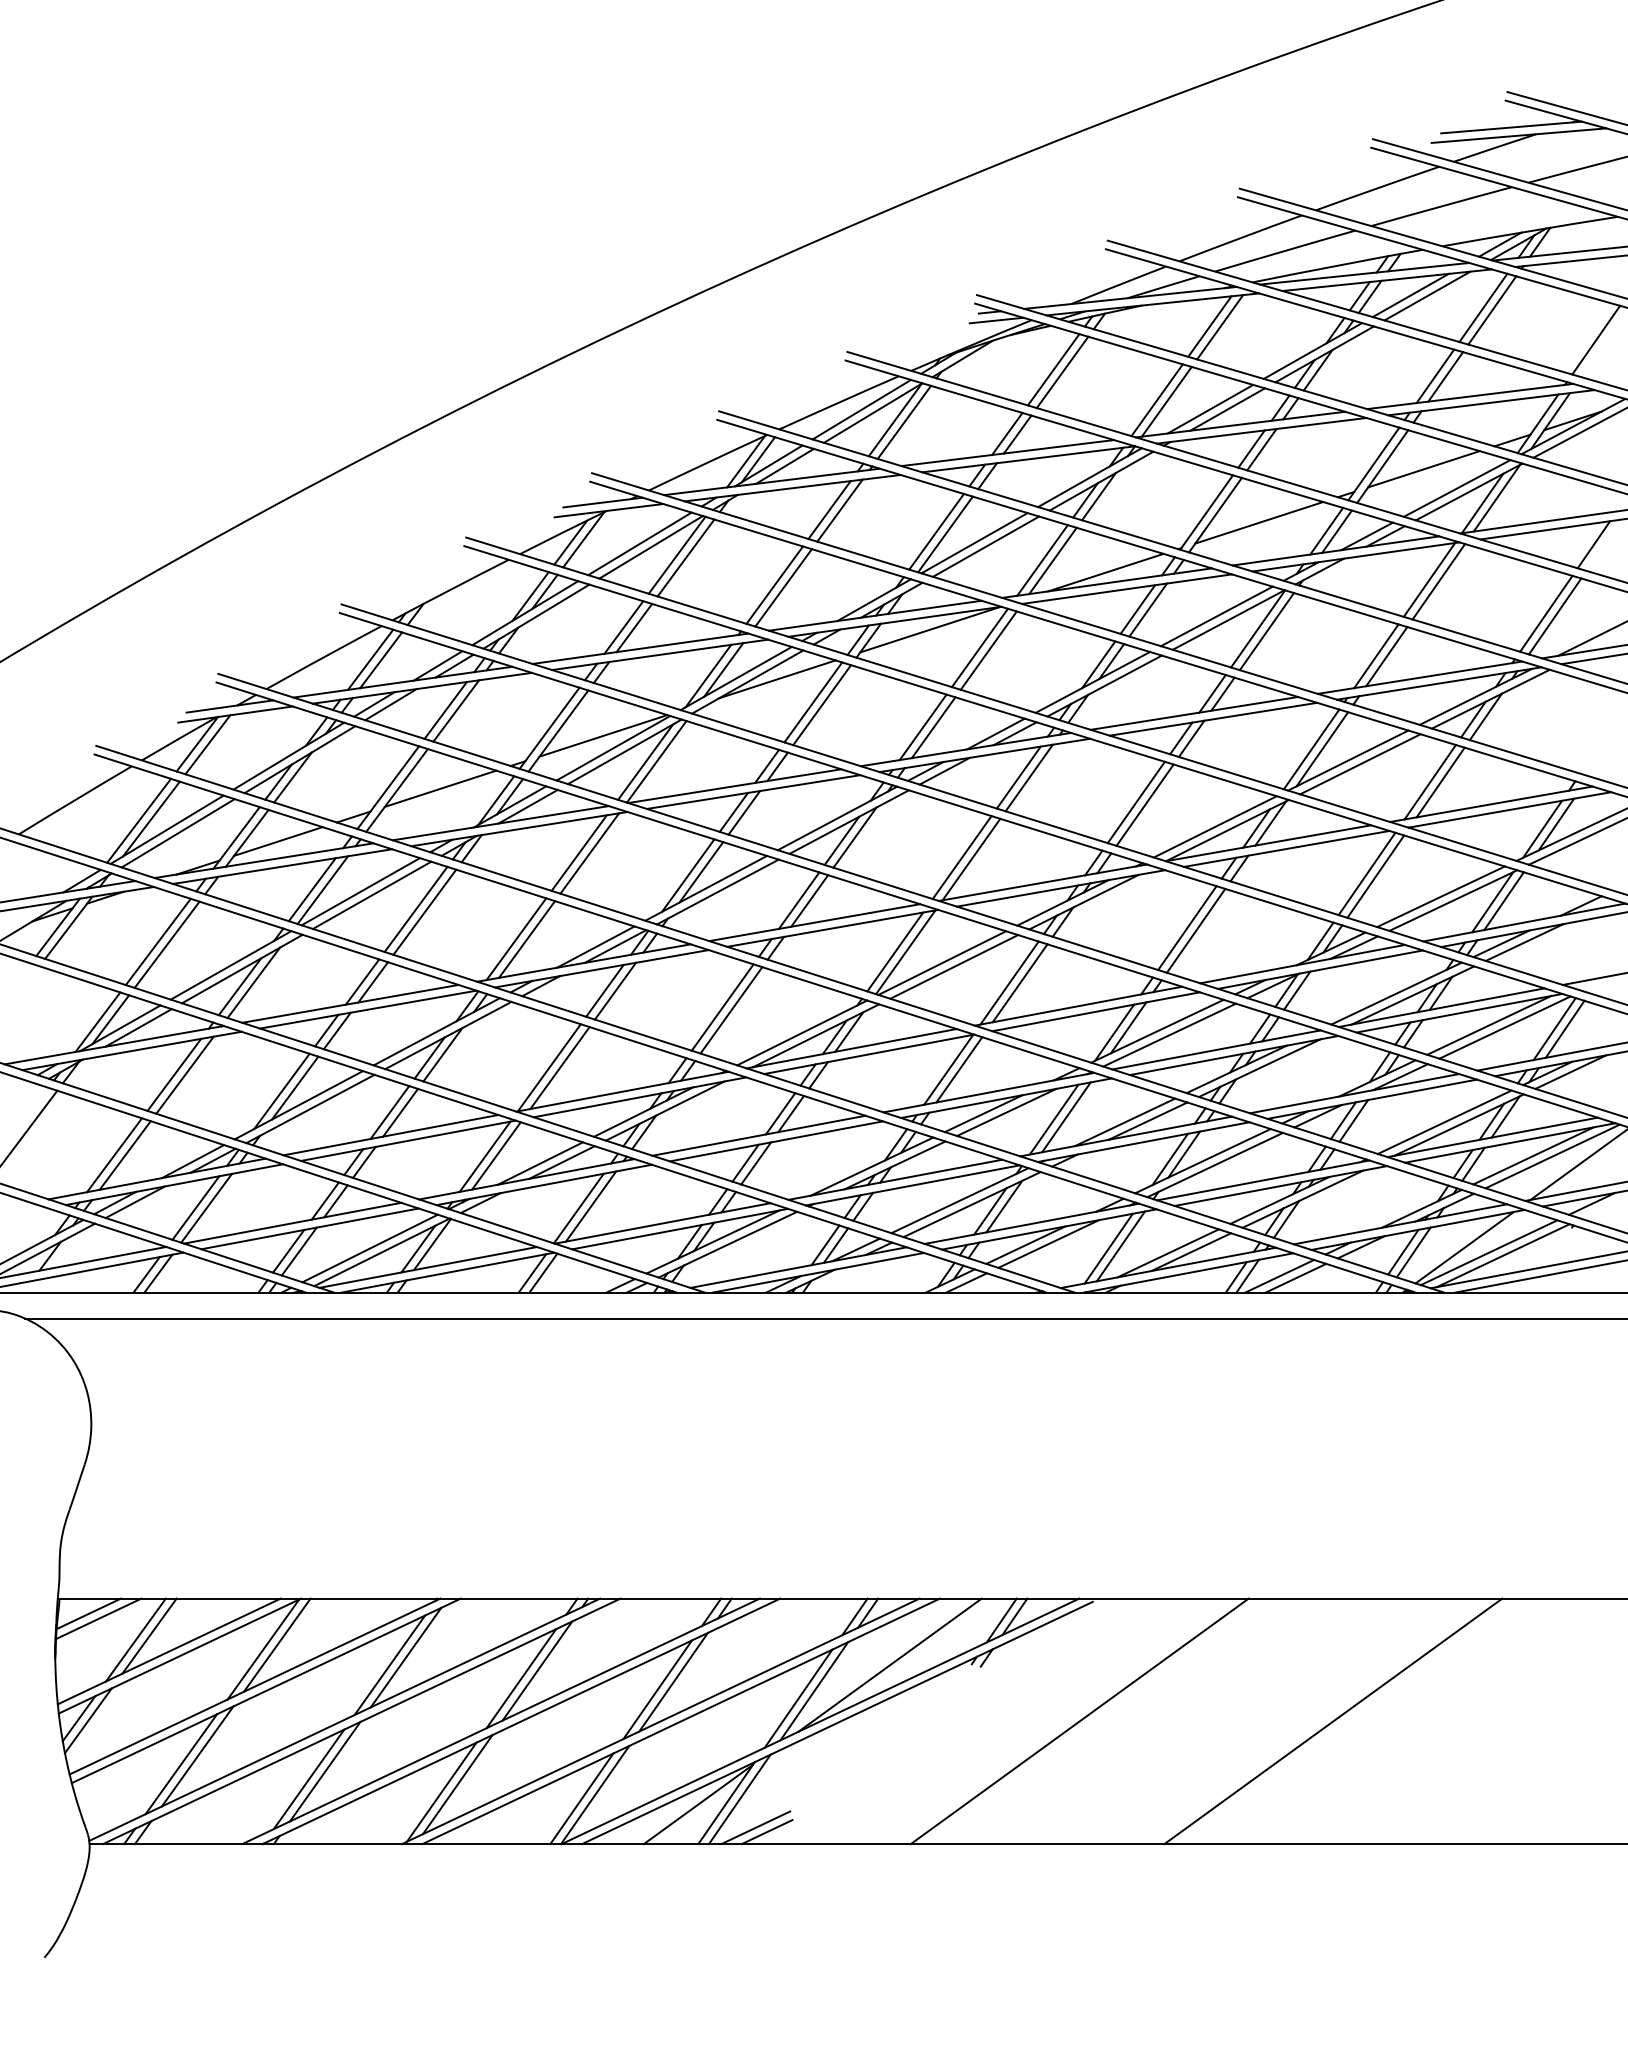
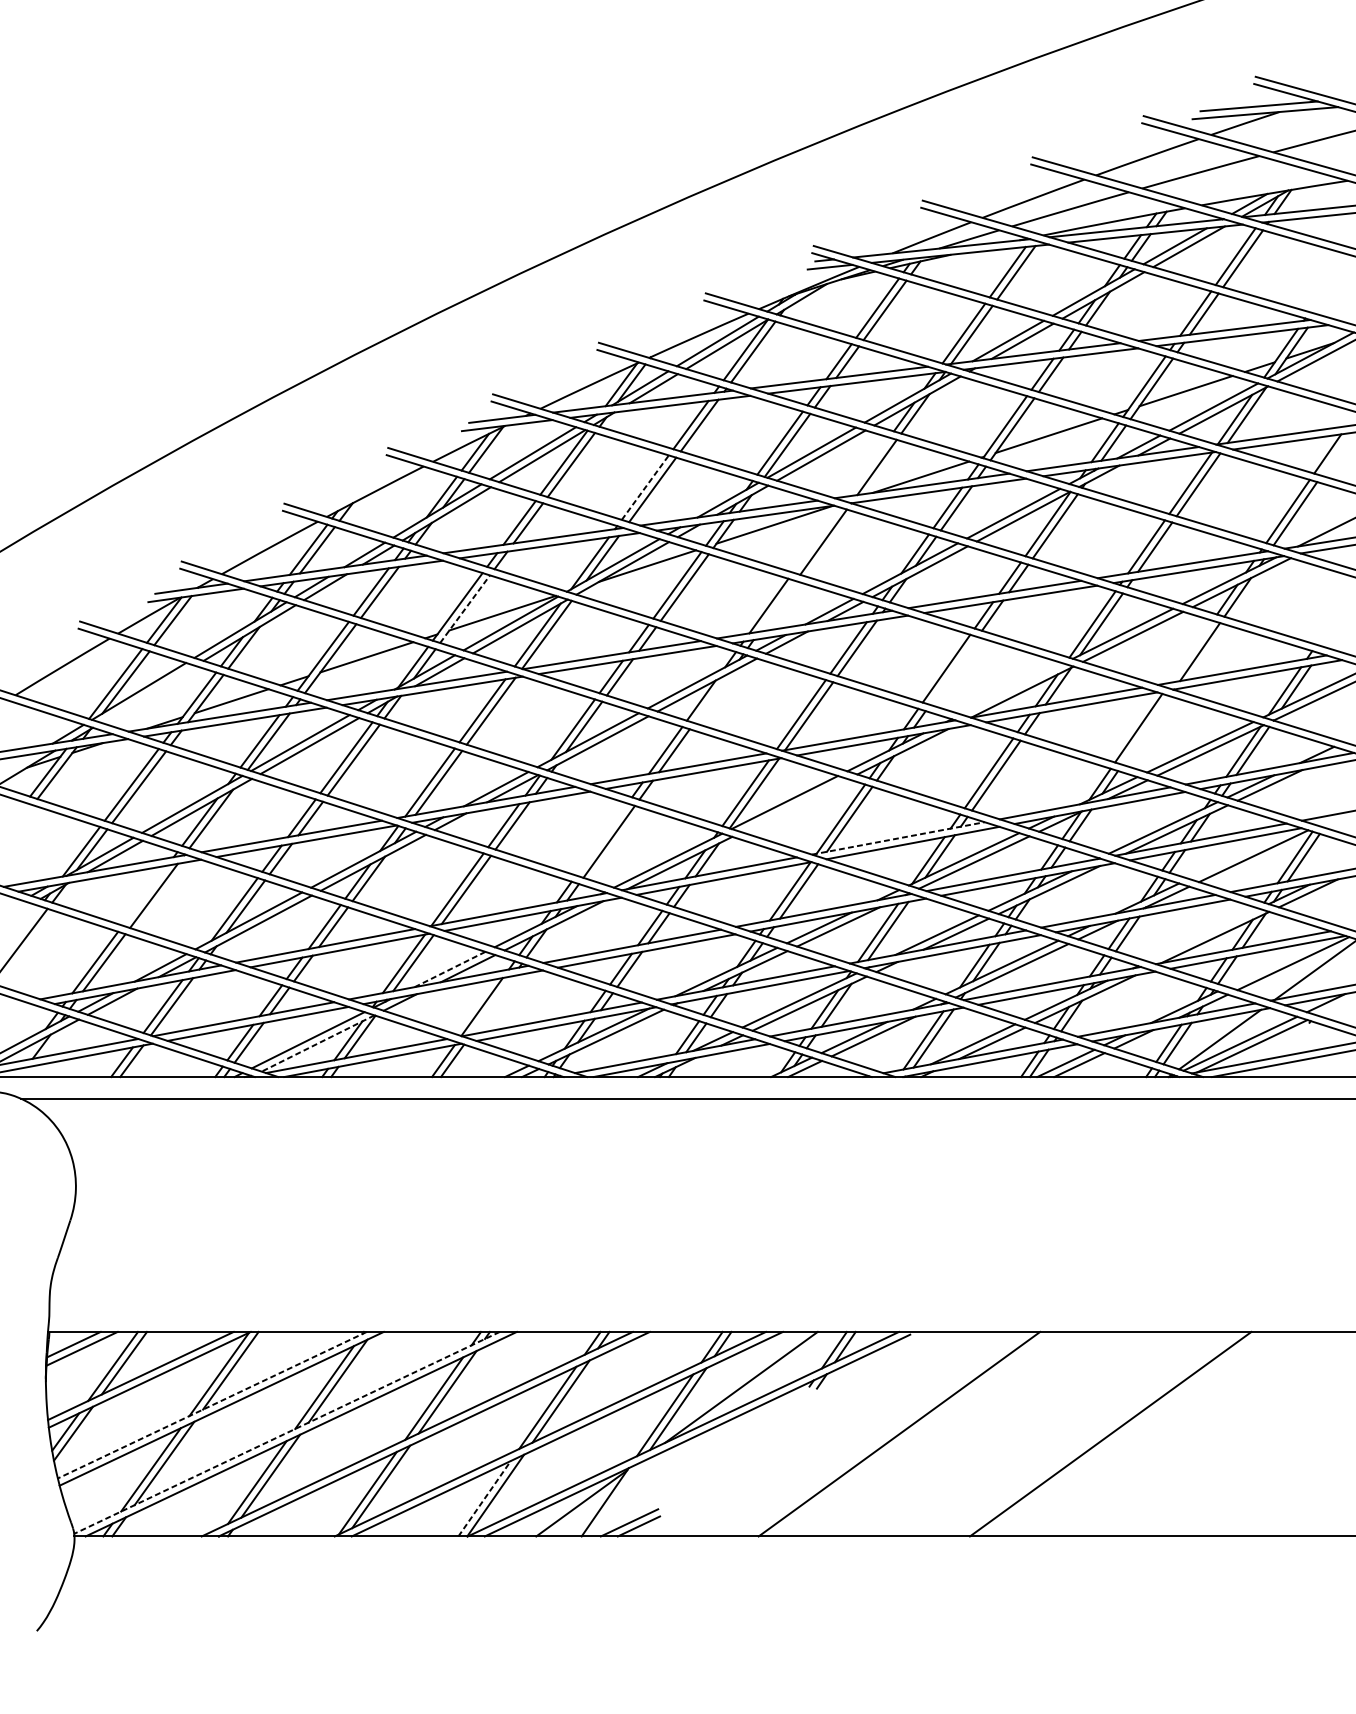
line: (1596, 339) -> (1329, 282), removed
line: (1042, 560) -> (868, 467), removed
line: (774, 585) -> (645, 487), solid -> dashed
line: (979, 647) -> (815, 539), removed
line: (933, 727) -> (777, 606), removed
line: (558, 730) -> (465, 608), solid -> dashed
line: (1429, 782) -> (1190, 652), removed
line: (1144, 804) -> (953, 670), removed
line: (1214, 826) -> (1011, 688), removed
line: (177, 833) -> (147, 694), removed
line: (854, 837) -> (711, 697), removed
line: (1375, 876) -> (1145, 730), removed
line: (954, 966) -> (795, 805), removed
line: (1078, 1006) -> (898, 838), solid -> dashed
line: (722, 1007) -> (601, 839), removed
line: (1489, 1025) -> (1240, 854), removed
line: (174, 1074) -> (145, 895), removed
line: (1444, 1121) -> (1203, 934), removed
line: (1533, 1155) -> (1277, 962), removed
line: (539, 1163) -> (449, 969), solid -> dashed
line: (591, 1206) -> (492, 1005), removed
line: (382, 1252) -> (318, 1043), solid -> dashed
line: (254, 1686) -> (211, 1405), solid -> dashed
line: (344, 1719) -> (286, 1432), solid -> dashed
line: (582, 1798) -> (485, 1498), solid -> dashed
line: (739, 1799) -> (615, 1499), removed

